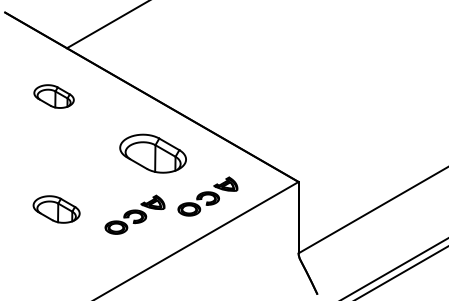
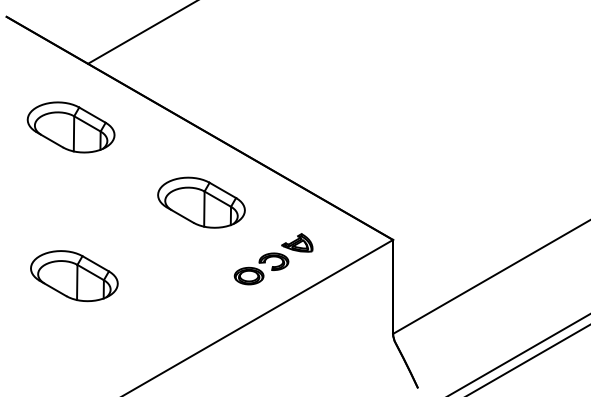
part: (53, 96) -> (70, 127), size x1.67
part: (56, 209) -> (74, 276), size x1.43
part: (134, 215) -> (177, 283), removed

